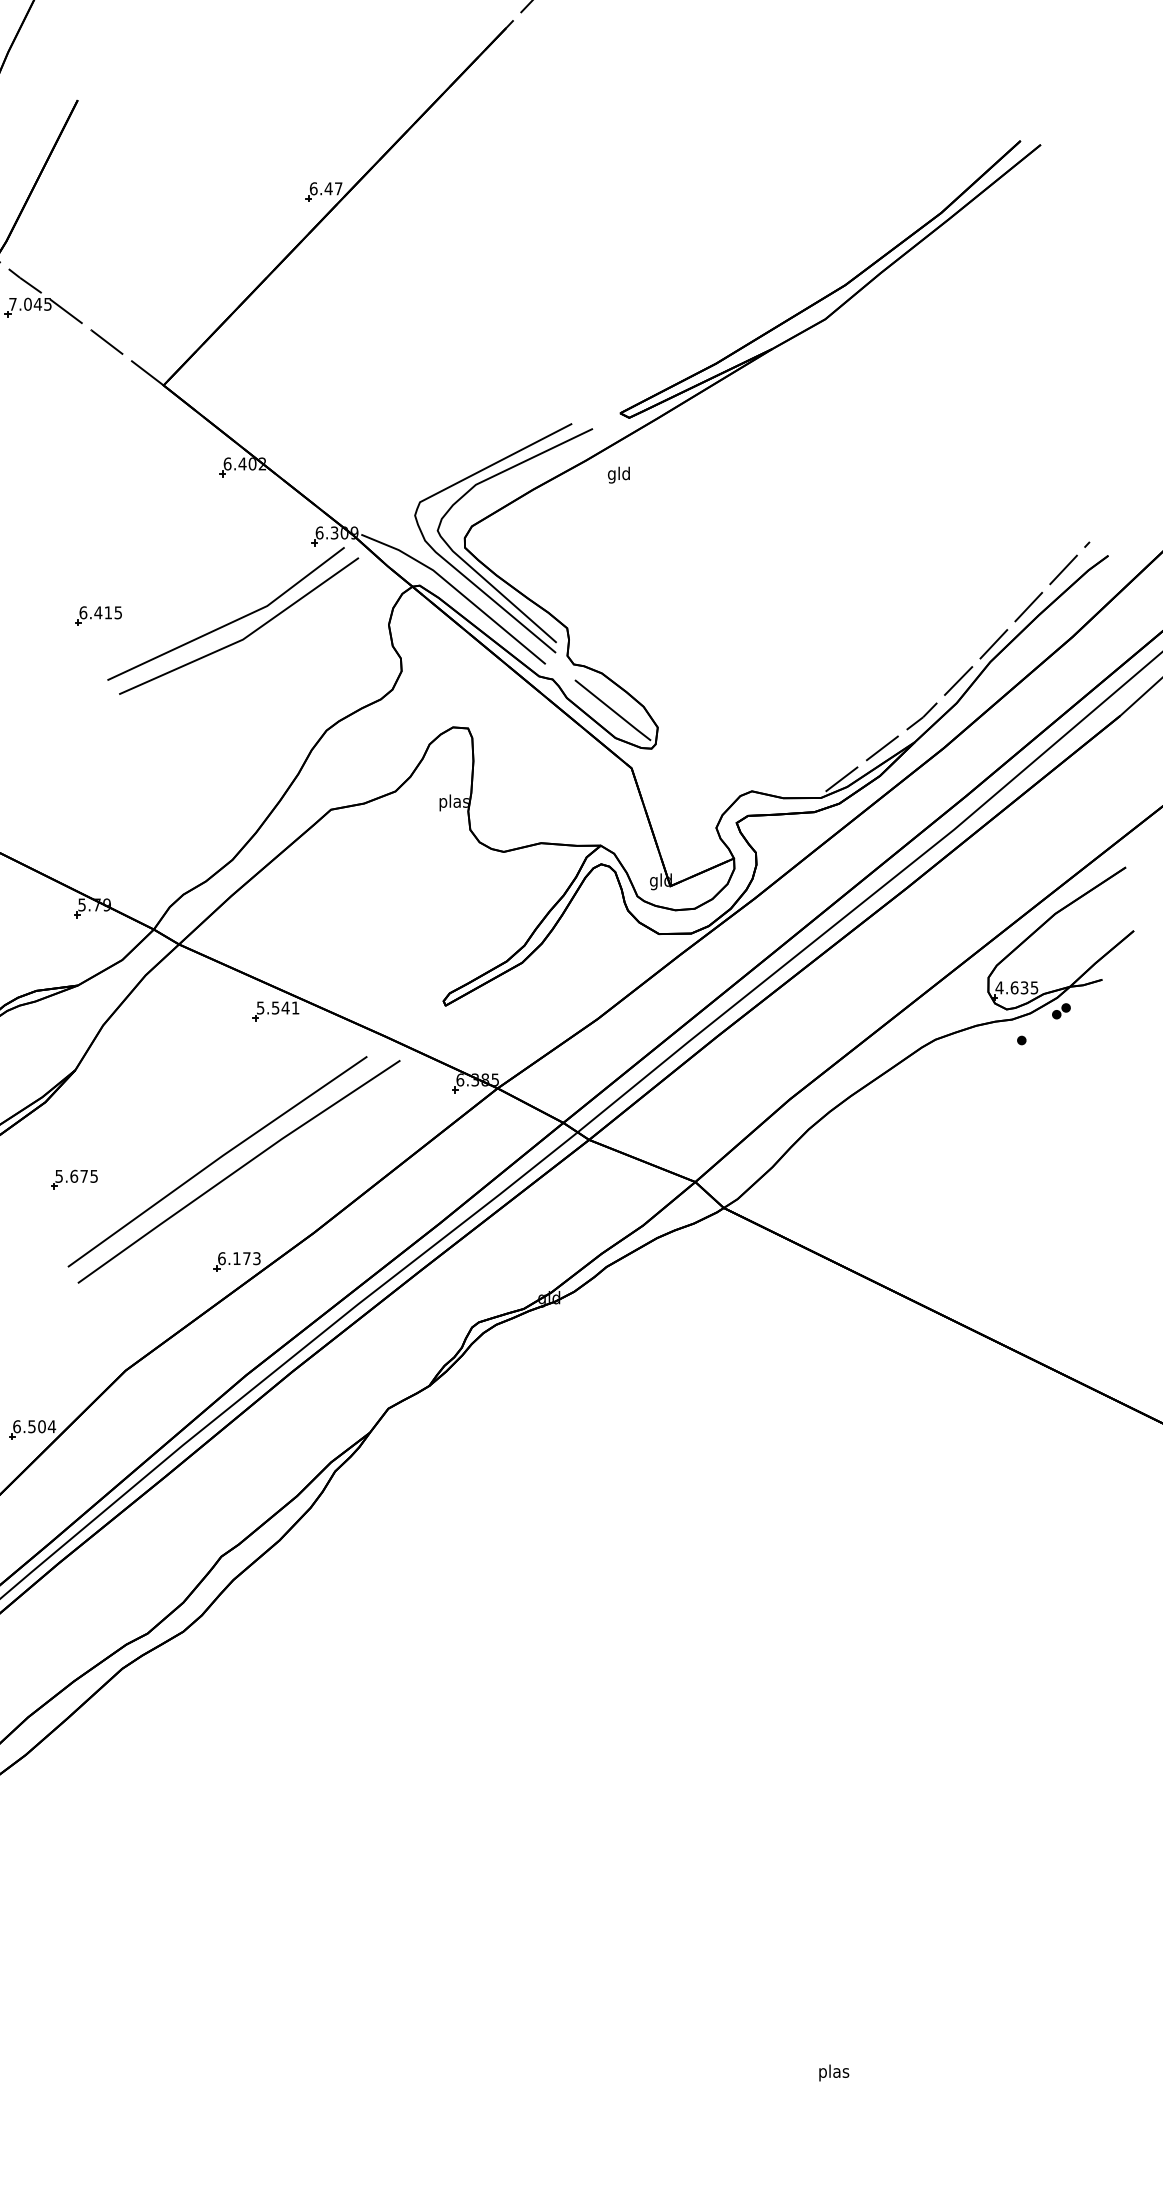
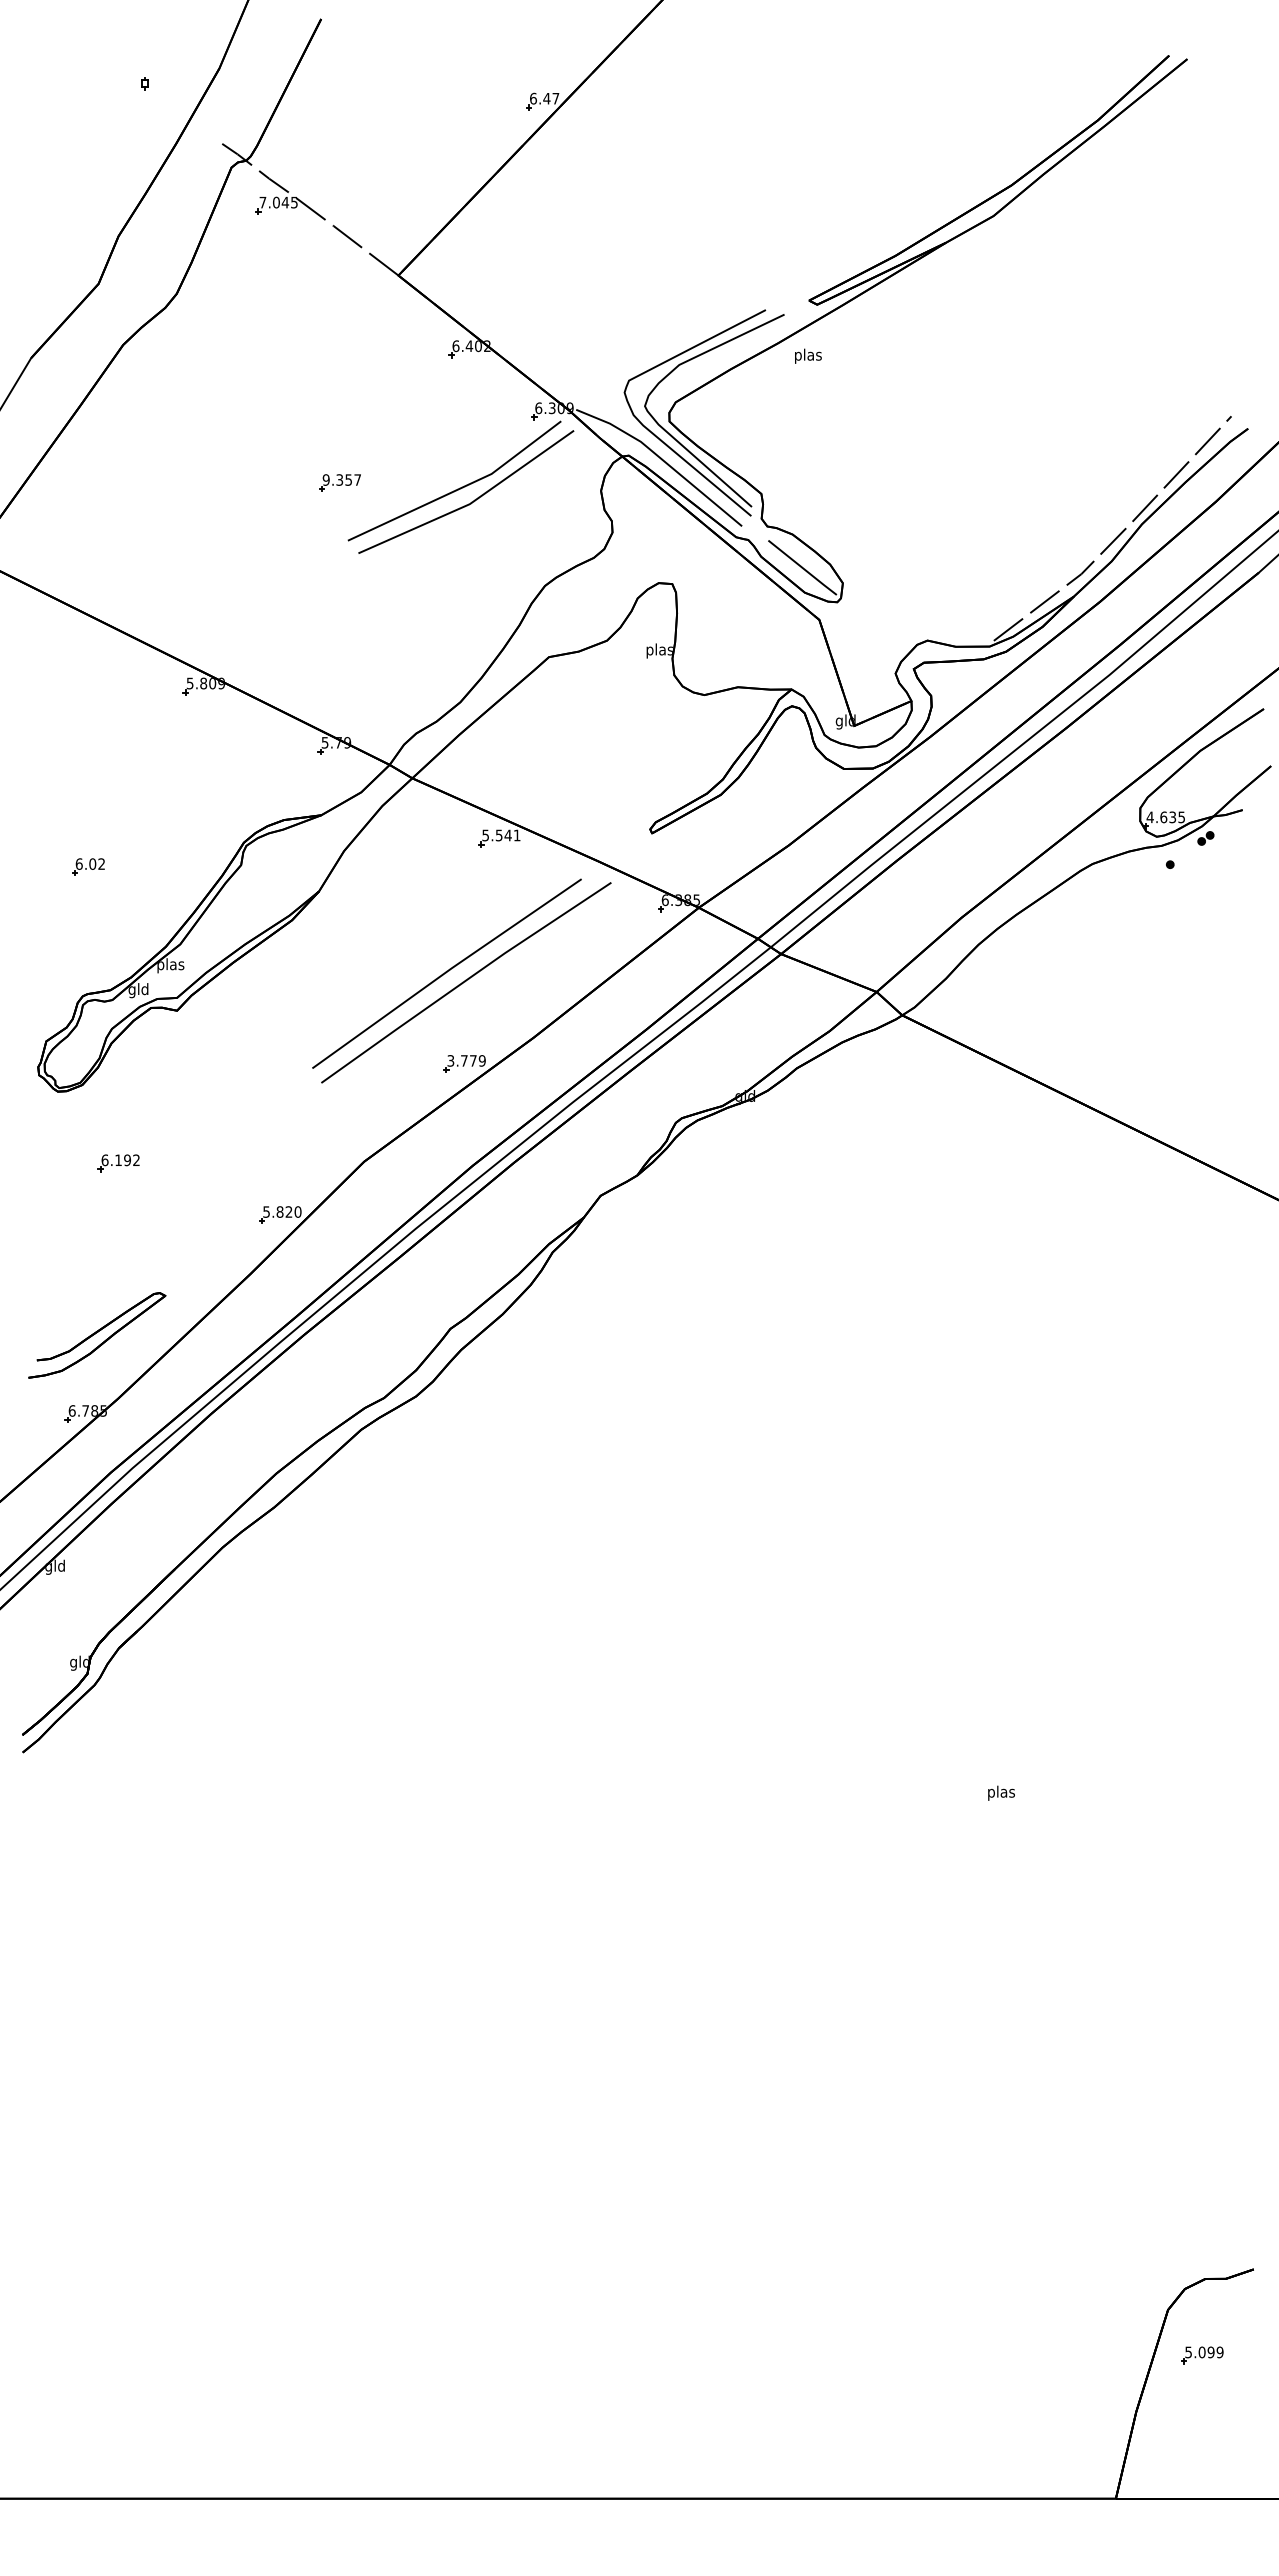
text: (619, 474) -> (808, 355), gld -> plas
text: (100, 612) -> (341, 479), 6.415 -> 9.357
part: (74, 1179) -> (318, 989), removed
text: (239, 1258) -> (466, 1060), 6.173 -> 3.779
text: (34, 1426) -> (282, 1211), 6.504 -> 5.820

